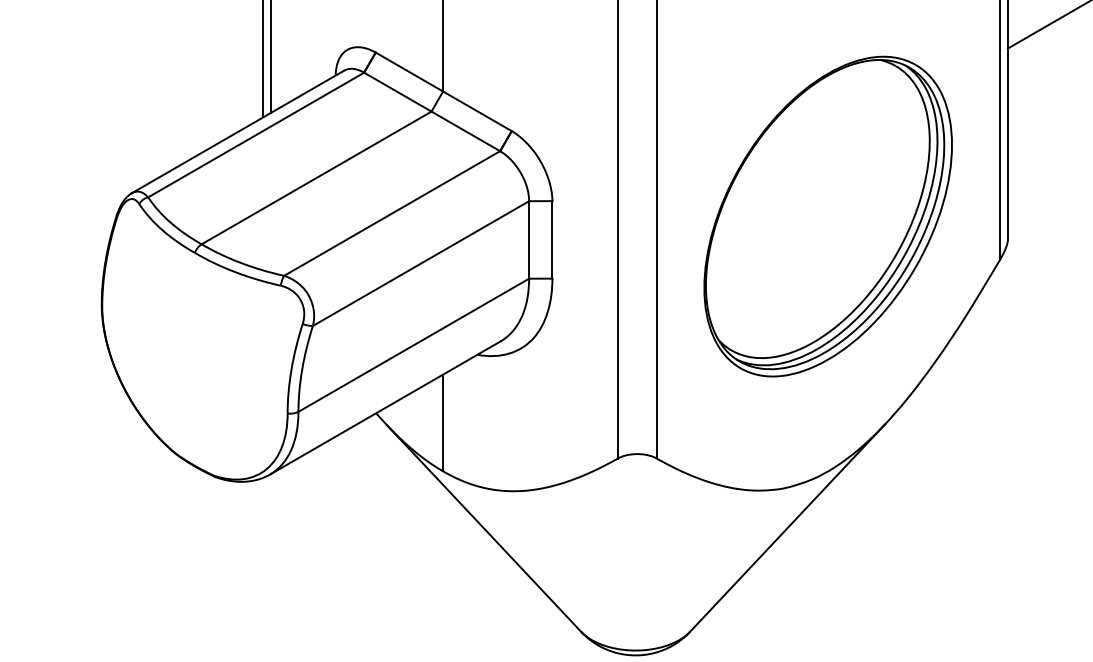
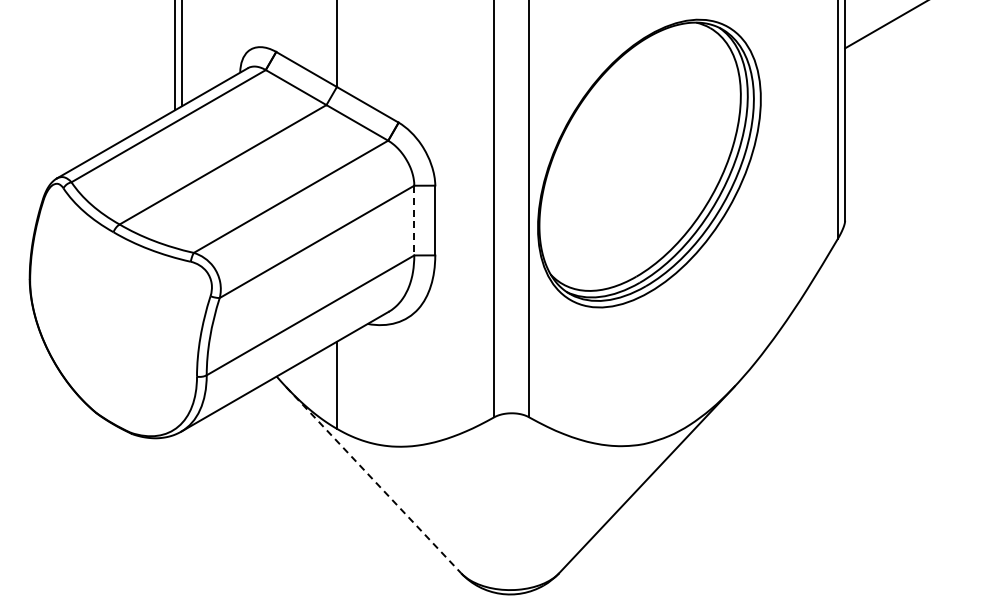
part: (828, 216) -> (649, 163), moved
line: (529, 239) -> (414, 220), solid -> dashed
line: (483, 528) -> (373, 480), solid -> dashed

